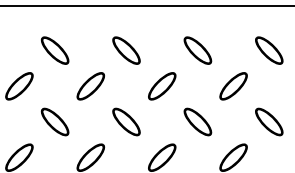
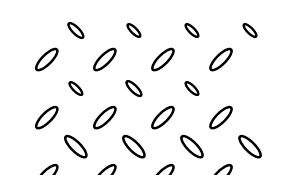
part: (54, 50) -> (75, 30), size x0.7
part: (126, 50) -> (133, 30), size x0.6
part: (197, 50) -> (191, 30), size x0.6
part: (268, 50) -> (249, 30), size x0.6
part: (54, 121) -> (75, 88), size x0.6
part: (126, 121) -> (133, 88), size x0.7
part: (197, 121) -> (191, 88), size x0.6
part: (268, 121) -> (249, 88), removed

